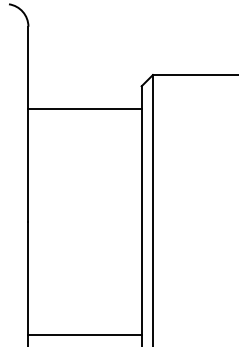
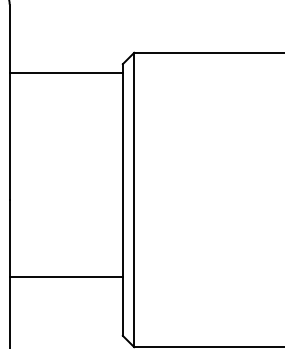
line: (84, 108) -> (65, 72), moved
line: (84, 335) -> (65, 277), moved

